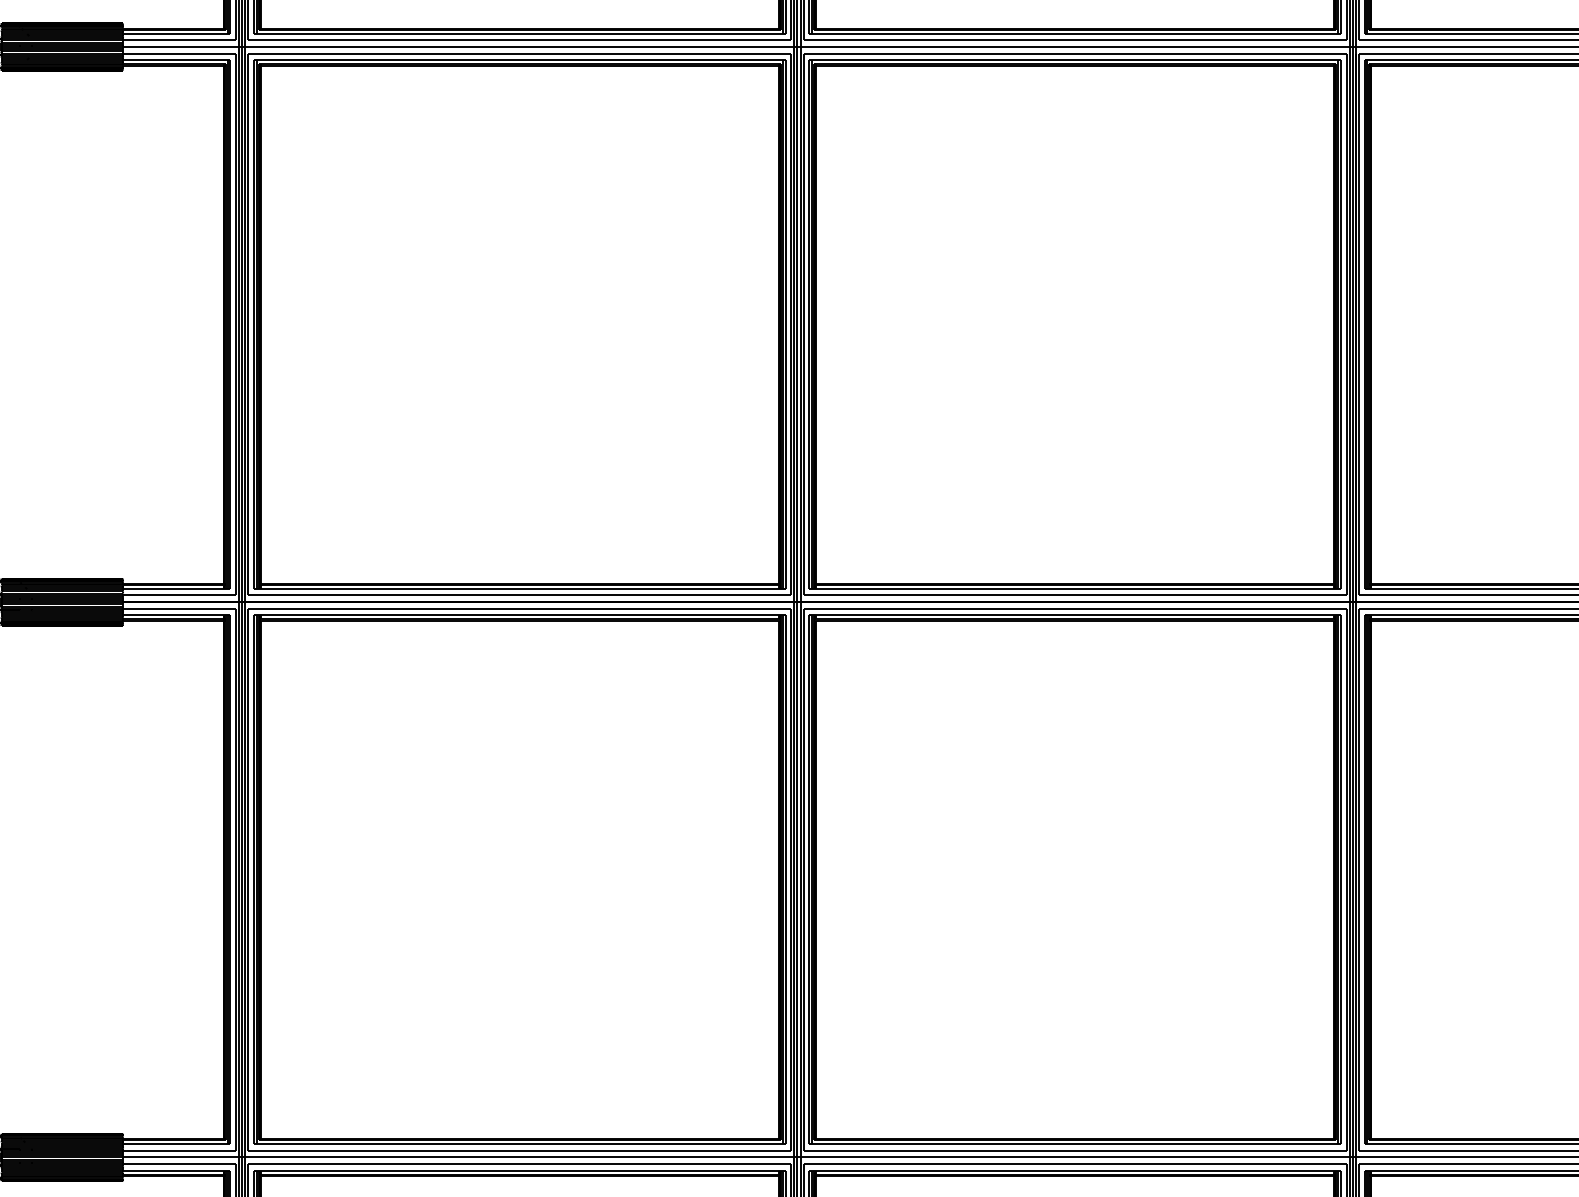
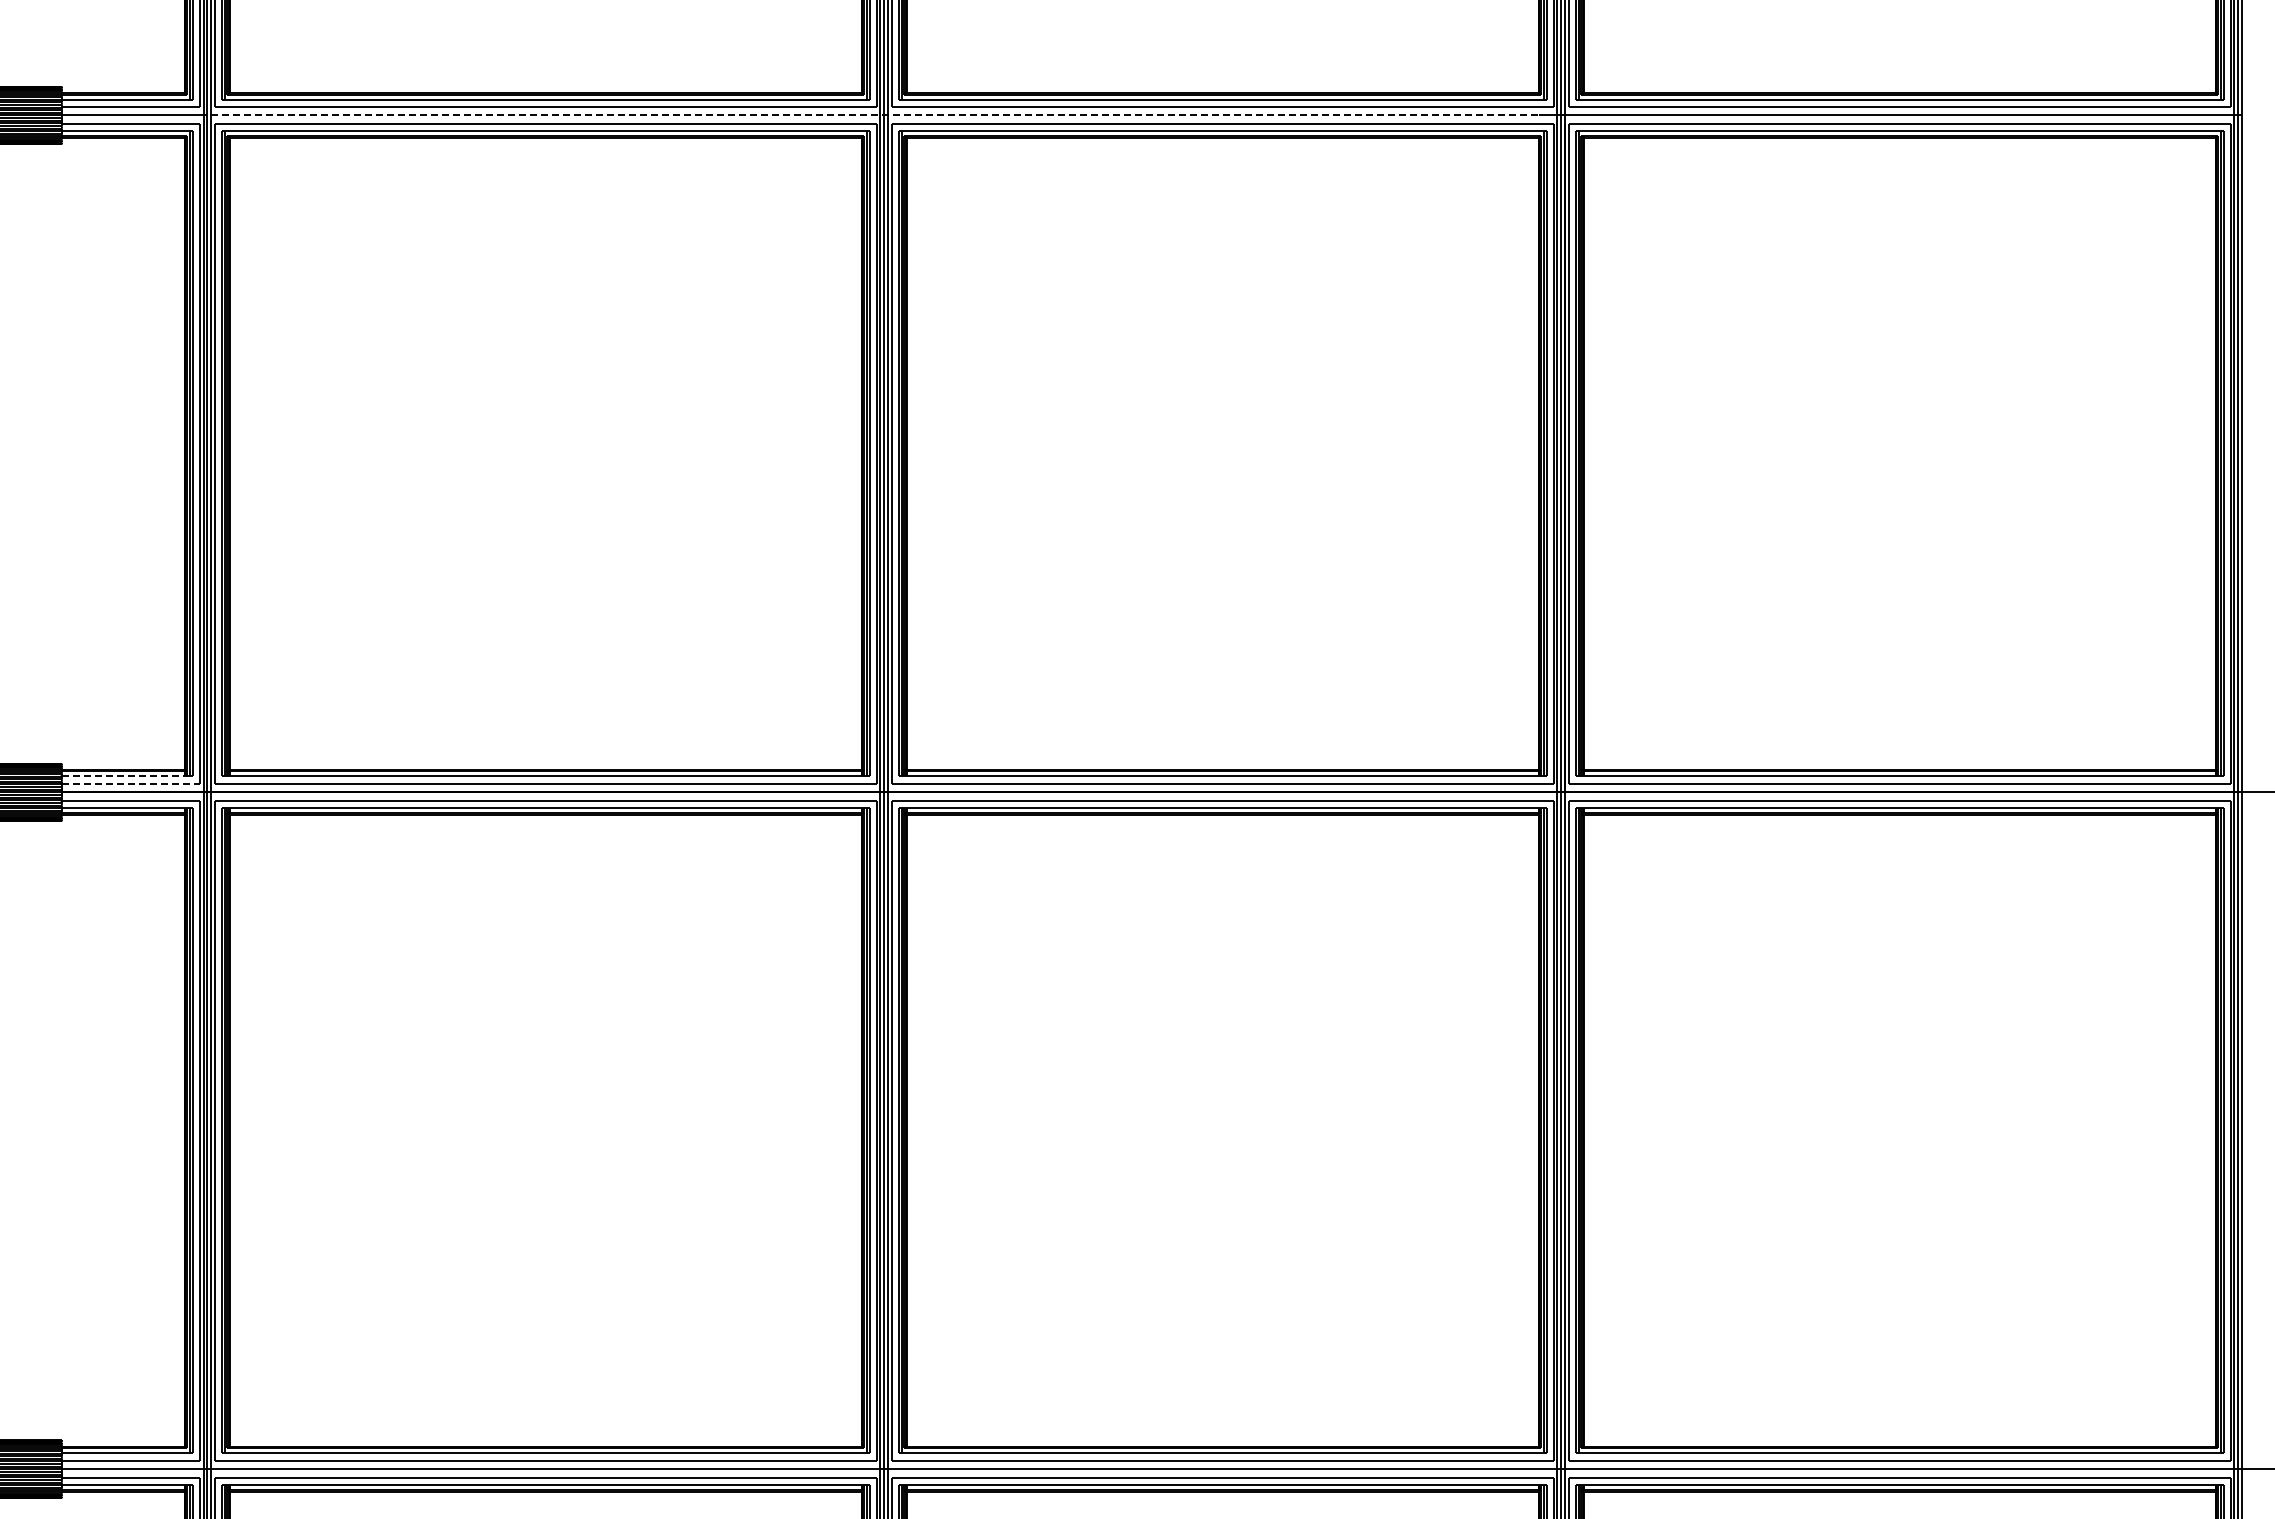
line: (785, 47) -> (869, 115), solid -> dashed
line: (173, 589) -> (123, 776), solid -> dashed
line: (179, 595) -> (130, 784), solid -> dashed

